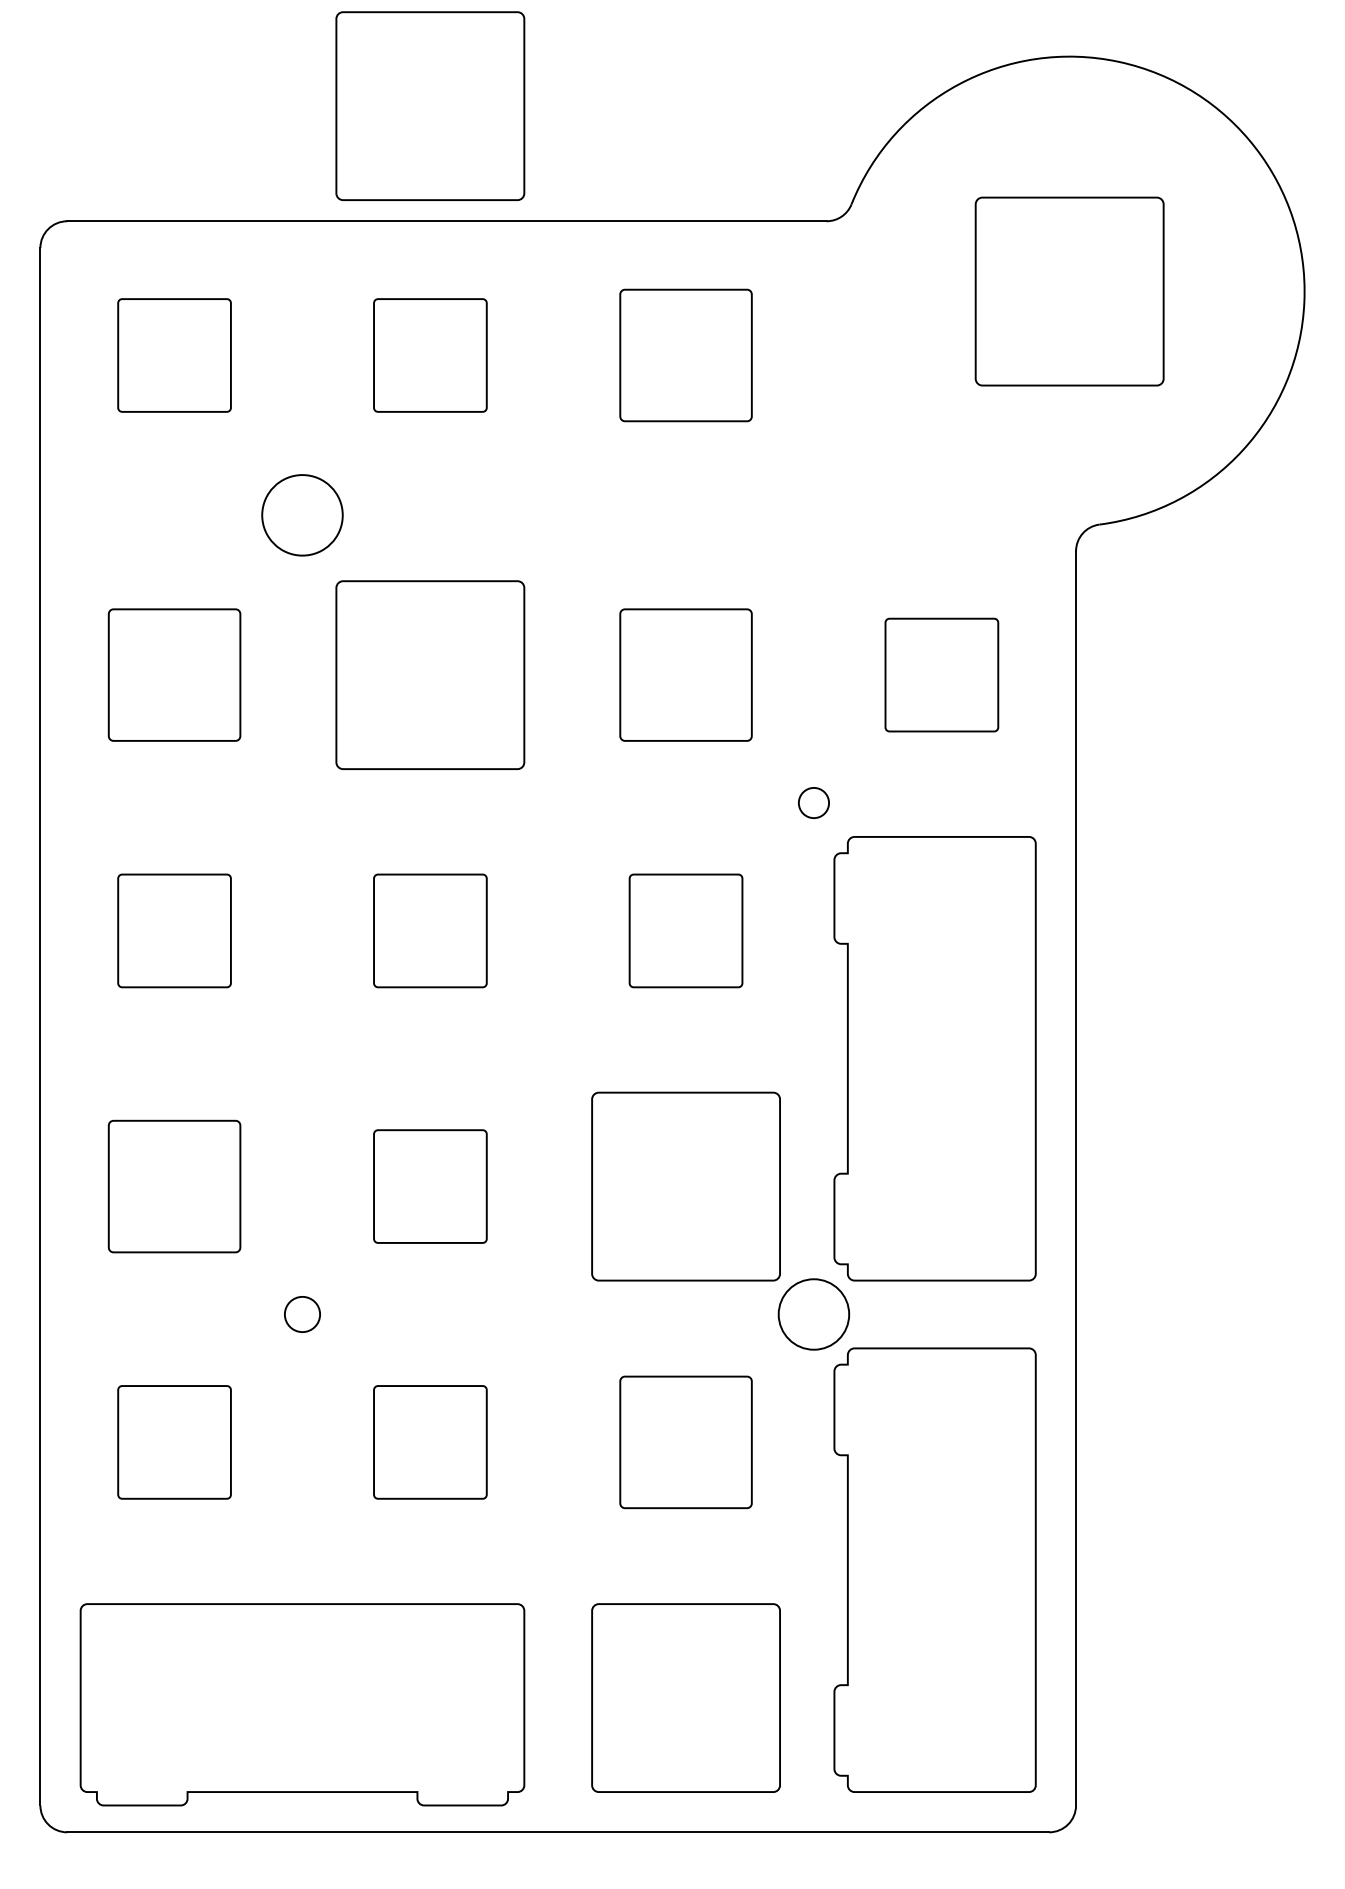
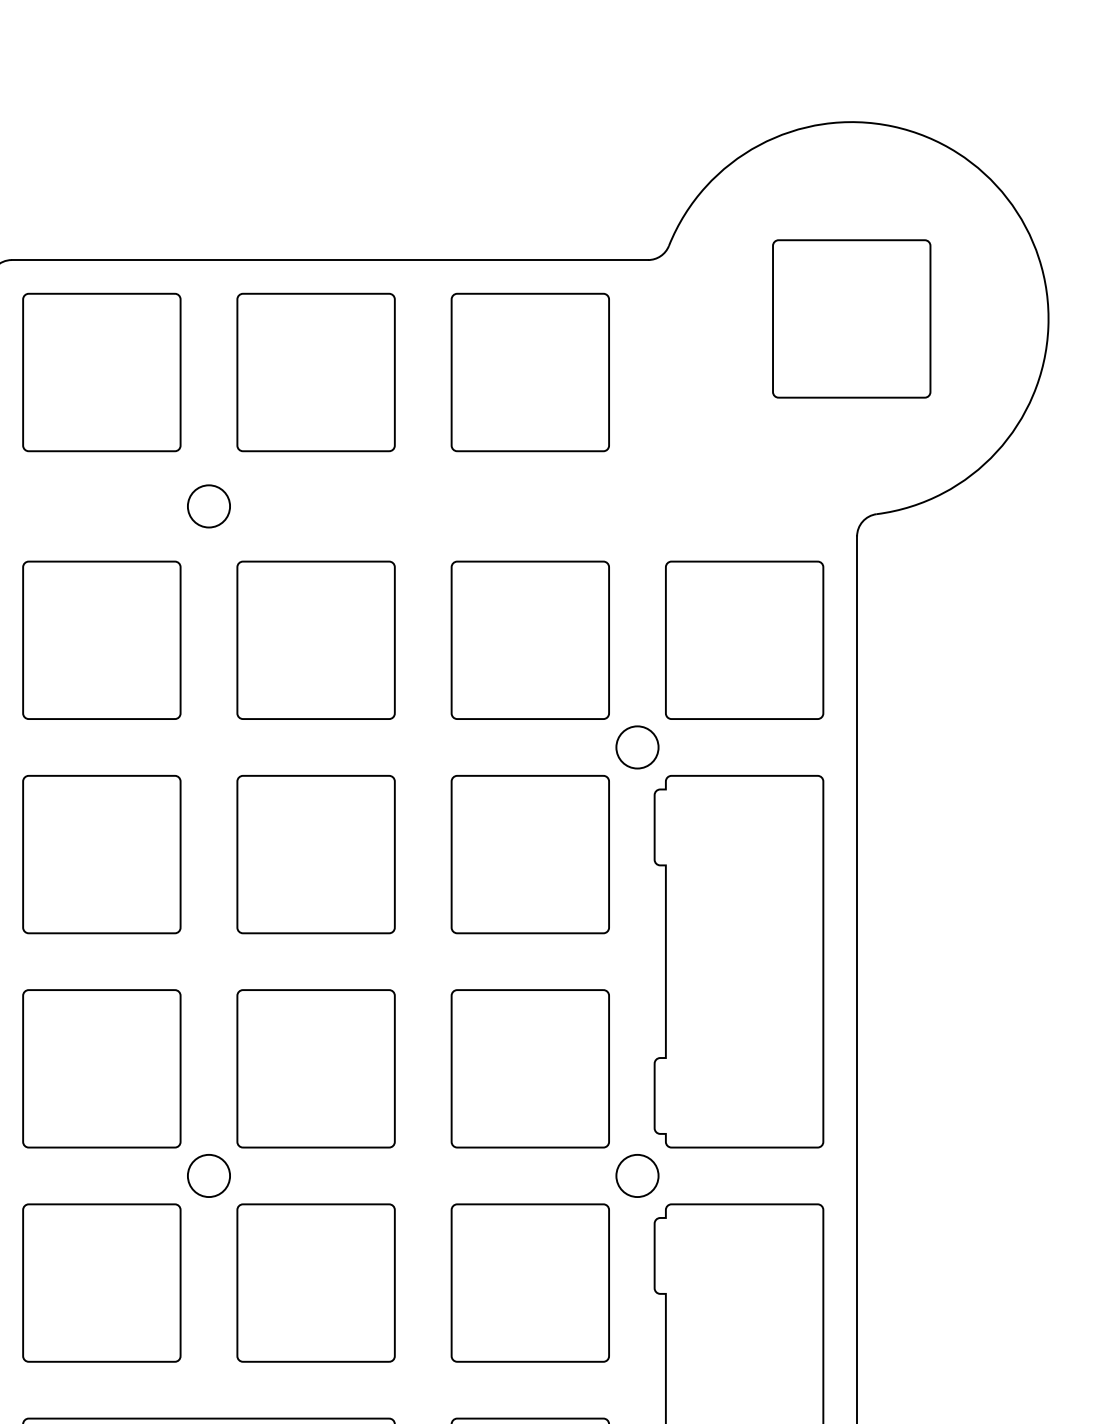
part: (430, 105) -> (316, 163), removed
part: (174, 355) -> (101, 372), size x1.67
part: (430, 355) -> (316, 372), size x1.67
part: (685, 355) -> (529, 372), size x1.43
circle: (302, 515) -> (208, 506), size x0.62
part: (174, 674) -> (101, 639), size x1.43
part: (685, 674) -> (529, 639), size x1.43
part: (941, 674) -> (744, 639), size x1.67
circle: (813, 802) -> (637, 747), size x1.67
part: (174, 930) -> (101, 854), size x1.67
part: (430, 930) -> (316, 854), size x1.67
part: (685, 930) -> (529, 854), size x1.67
part: (174, 1186) -> (101, 1068), size x1.43
part: (430, 1186) -> (316, 1068), size x1.67
circle: (302, 1314) -> (208, 1175), size x1.43
circle: (813, 1314) -> (637, 1175), size x0.71
part: (174, 1442) -> (101, 1283), size x1.67
part: (430, 1442) -> (316, 1283), size x1.67
part: (685, 1442) -> (529, 1283), size x1.43

